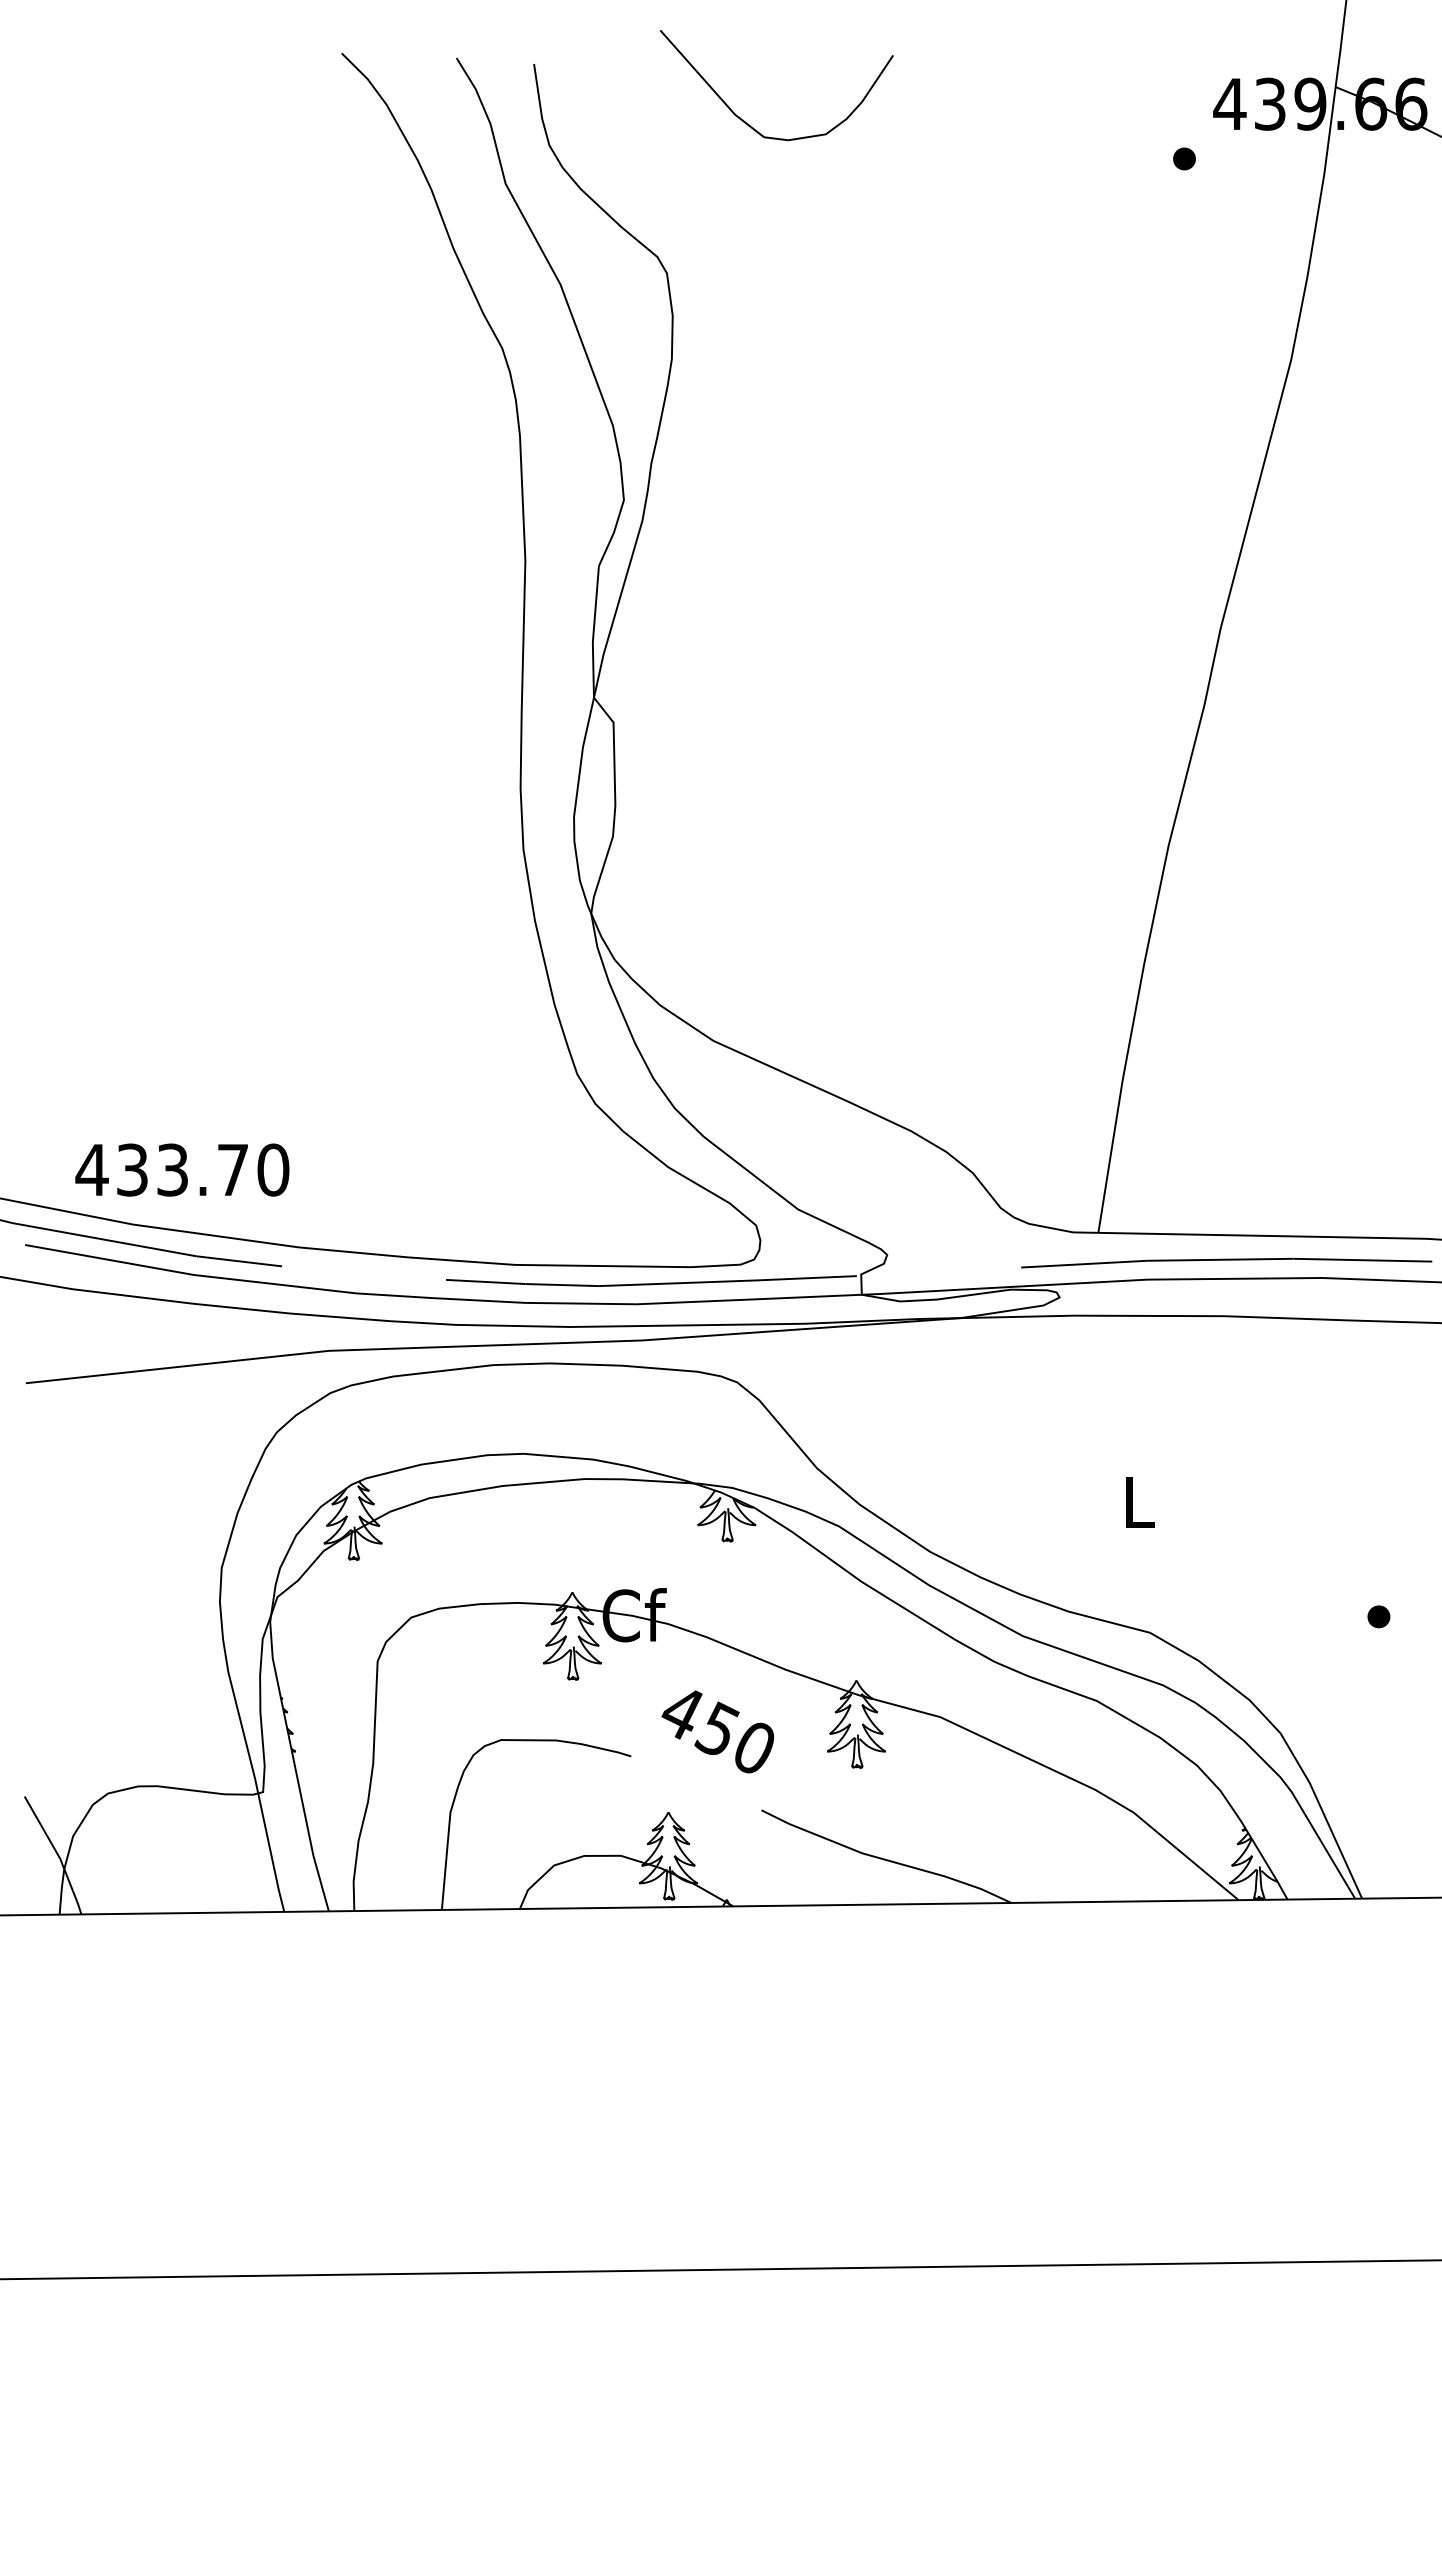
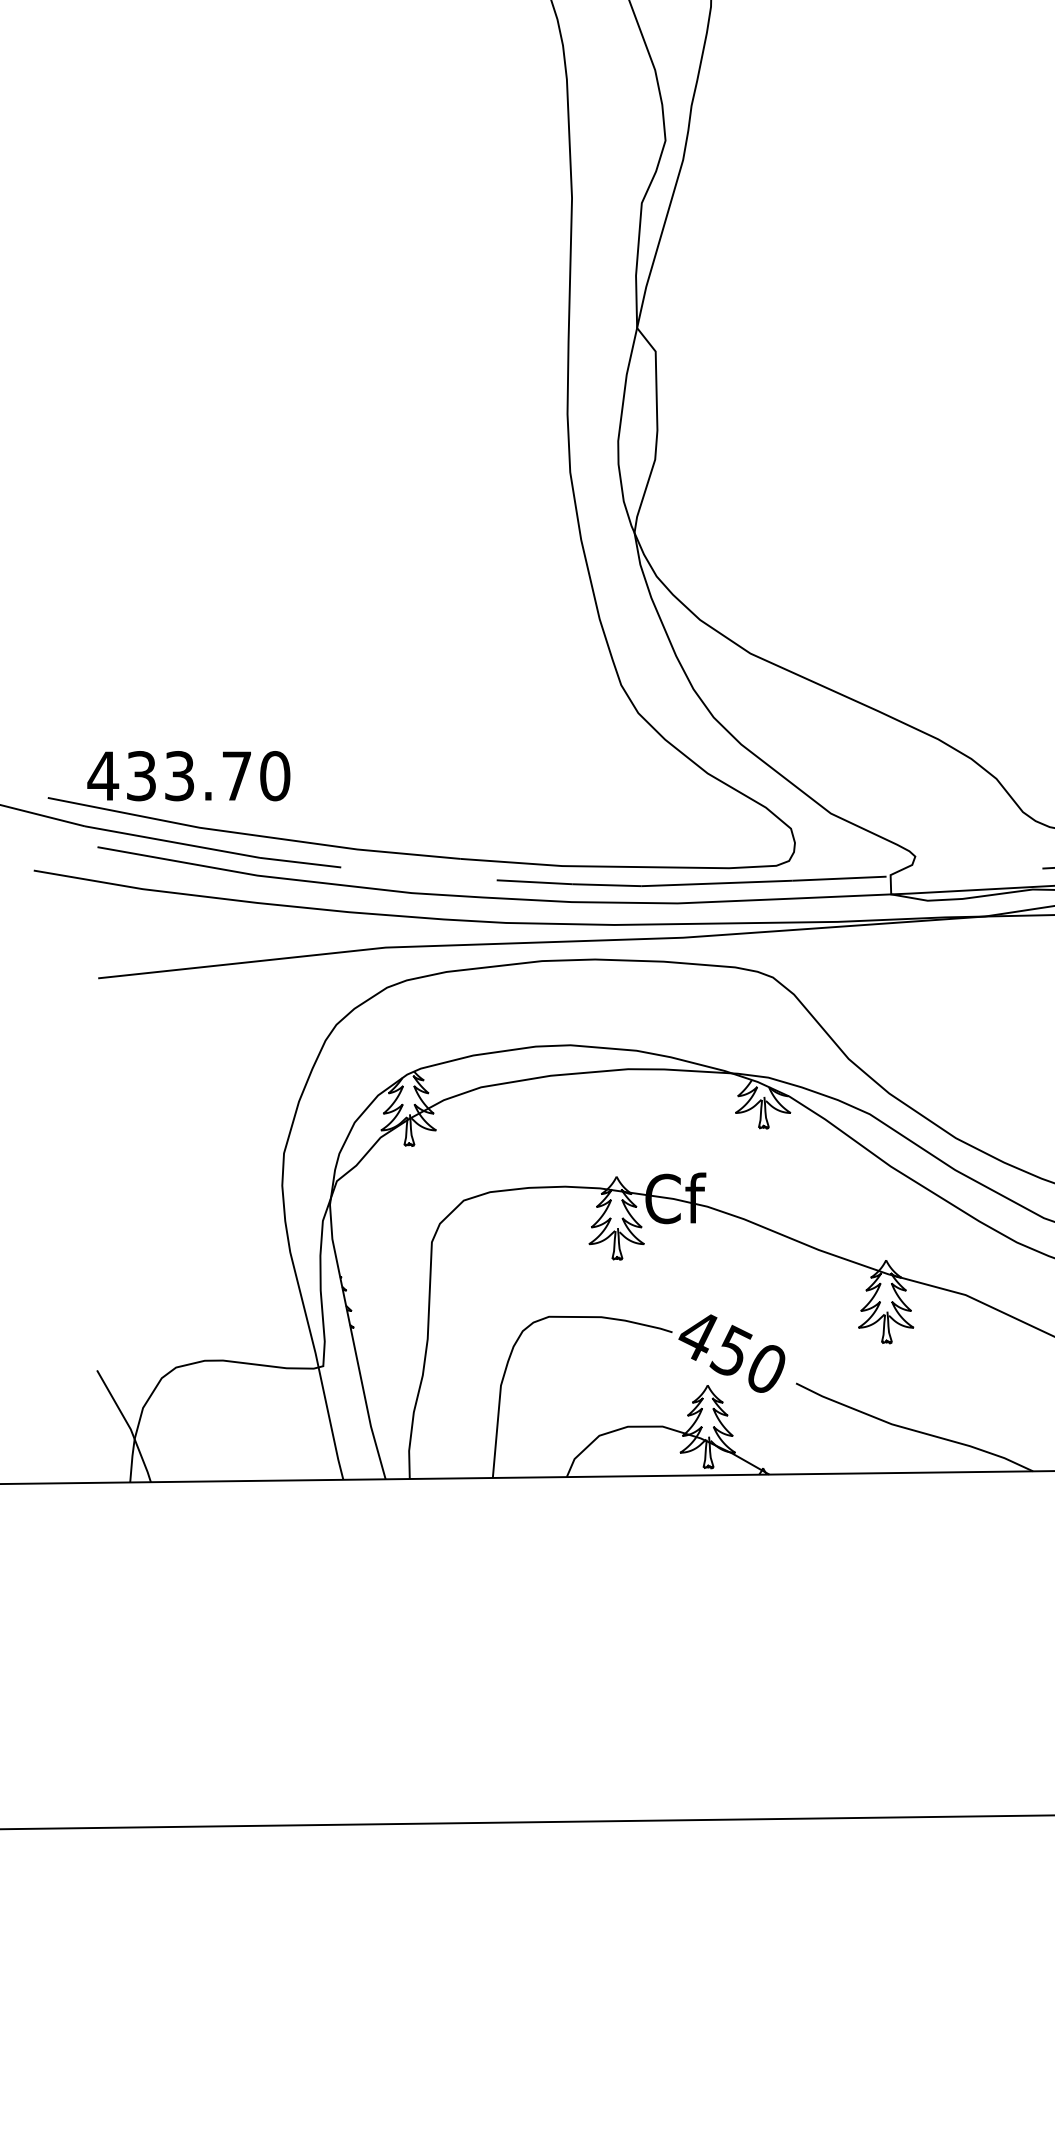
text: (182, 1169) -> (188, 775), moved
text: (717, 1731) -> (731, 1353), moved

